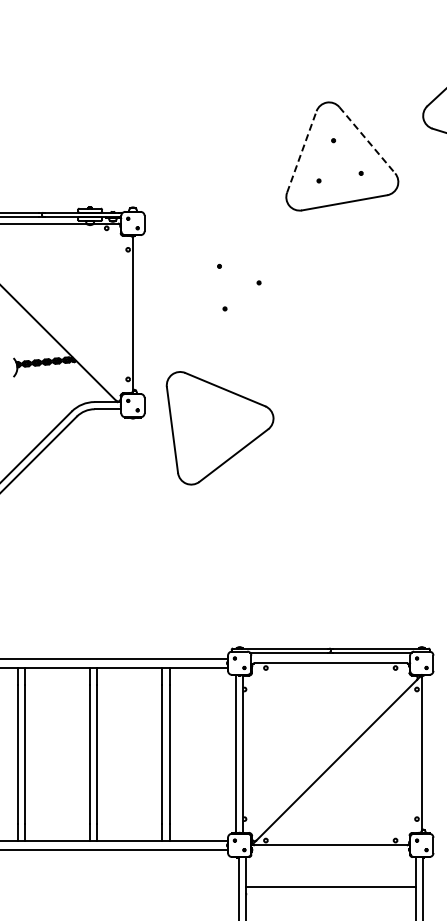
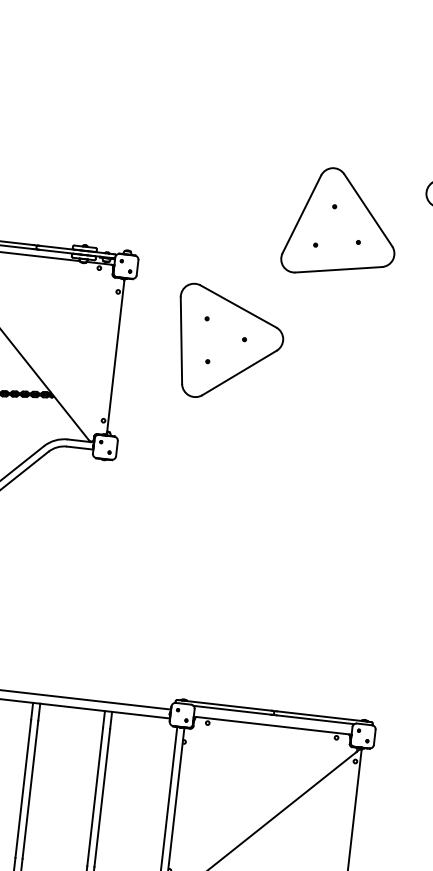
line: (367, 140) -> (368, 210), dashed -> solid
line: (302, 151) -> (302, 214), dashed -> solid
part: (219, 428) -> (228, 344), moved

